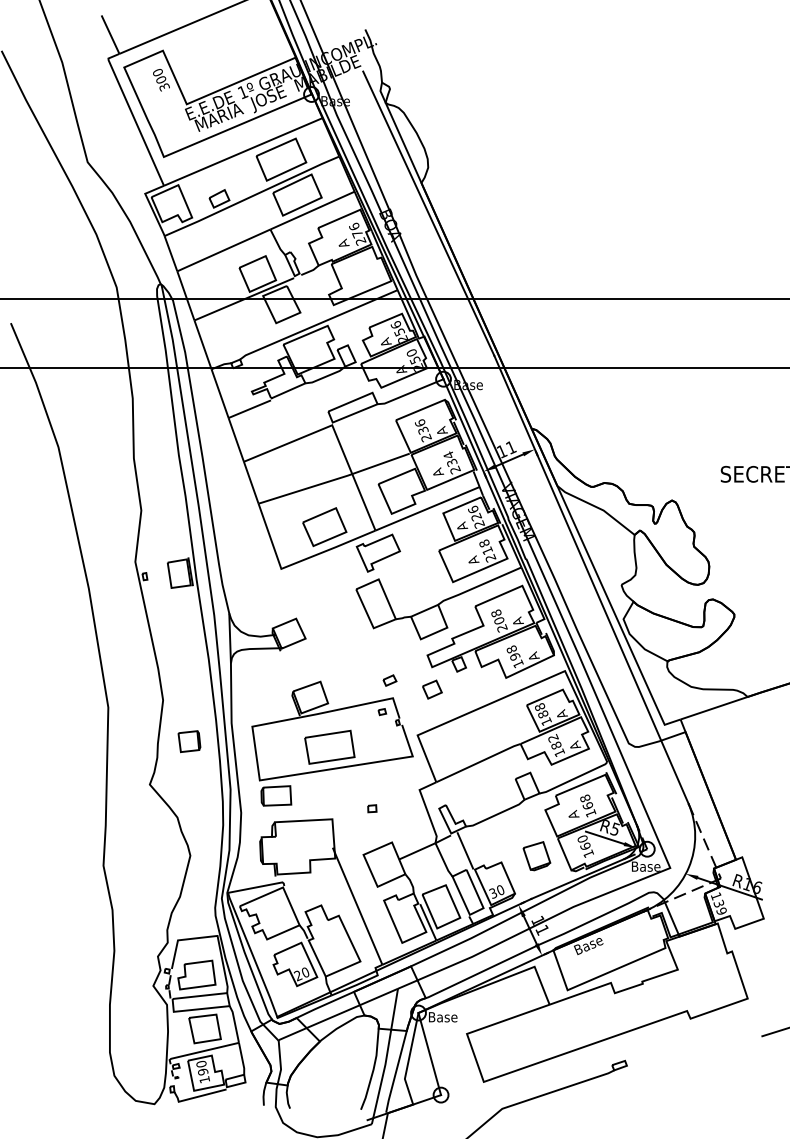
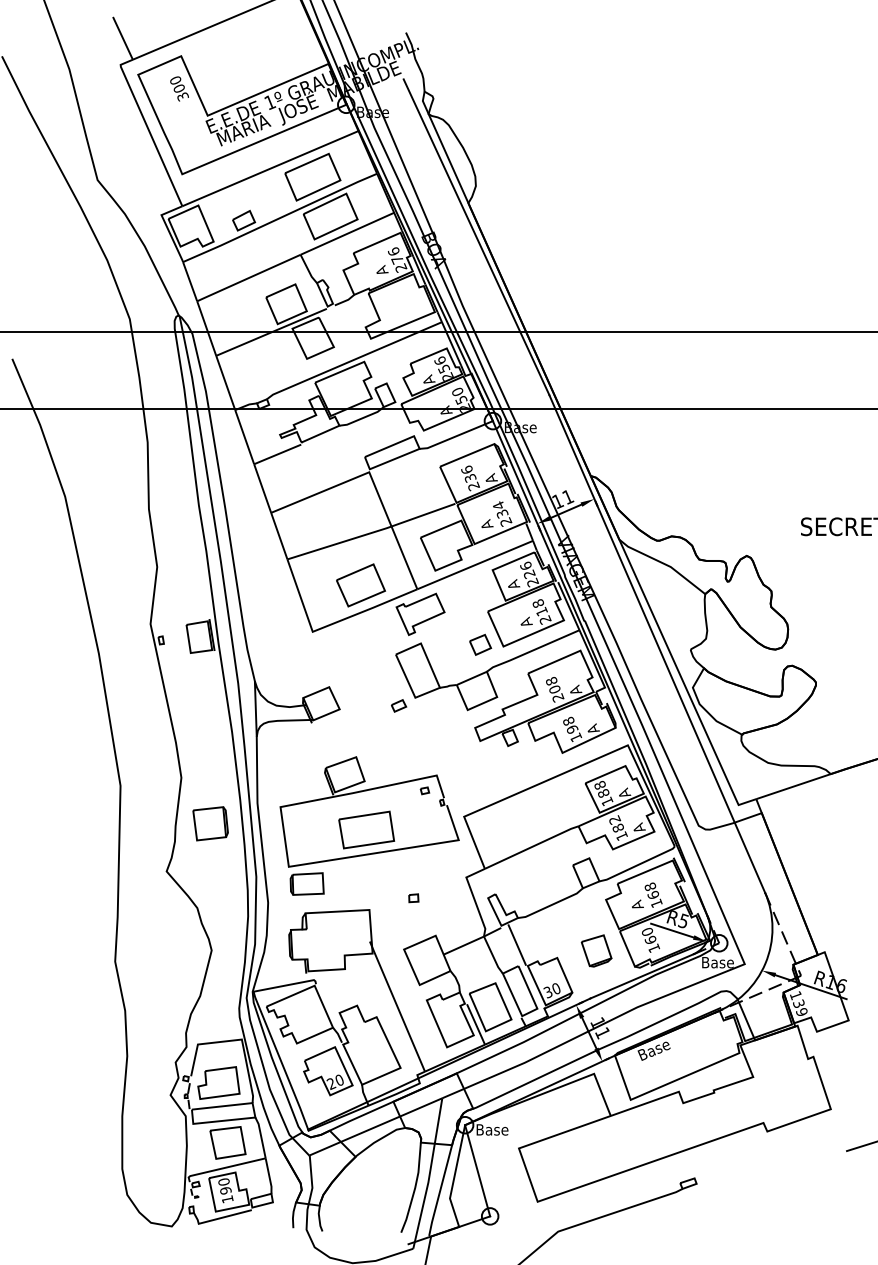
part: (389, 680) -> (398, 705), moved
part: (432, 689) -> (480, 644), moved
part: (189, 741) -> (210, 823), size x1.43

